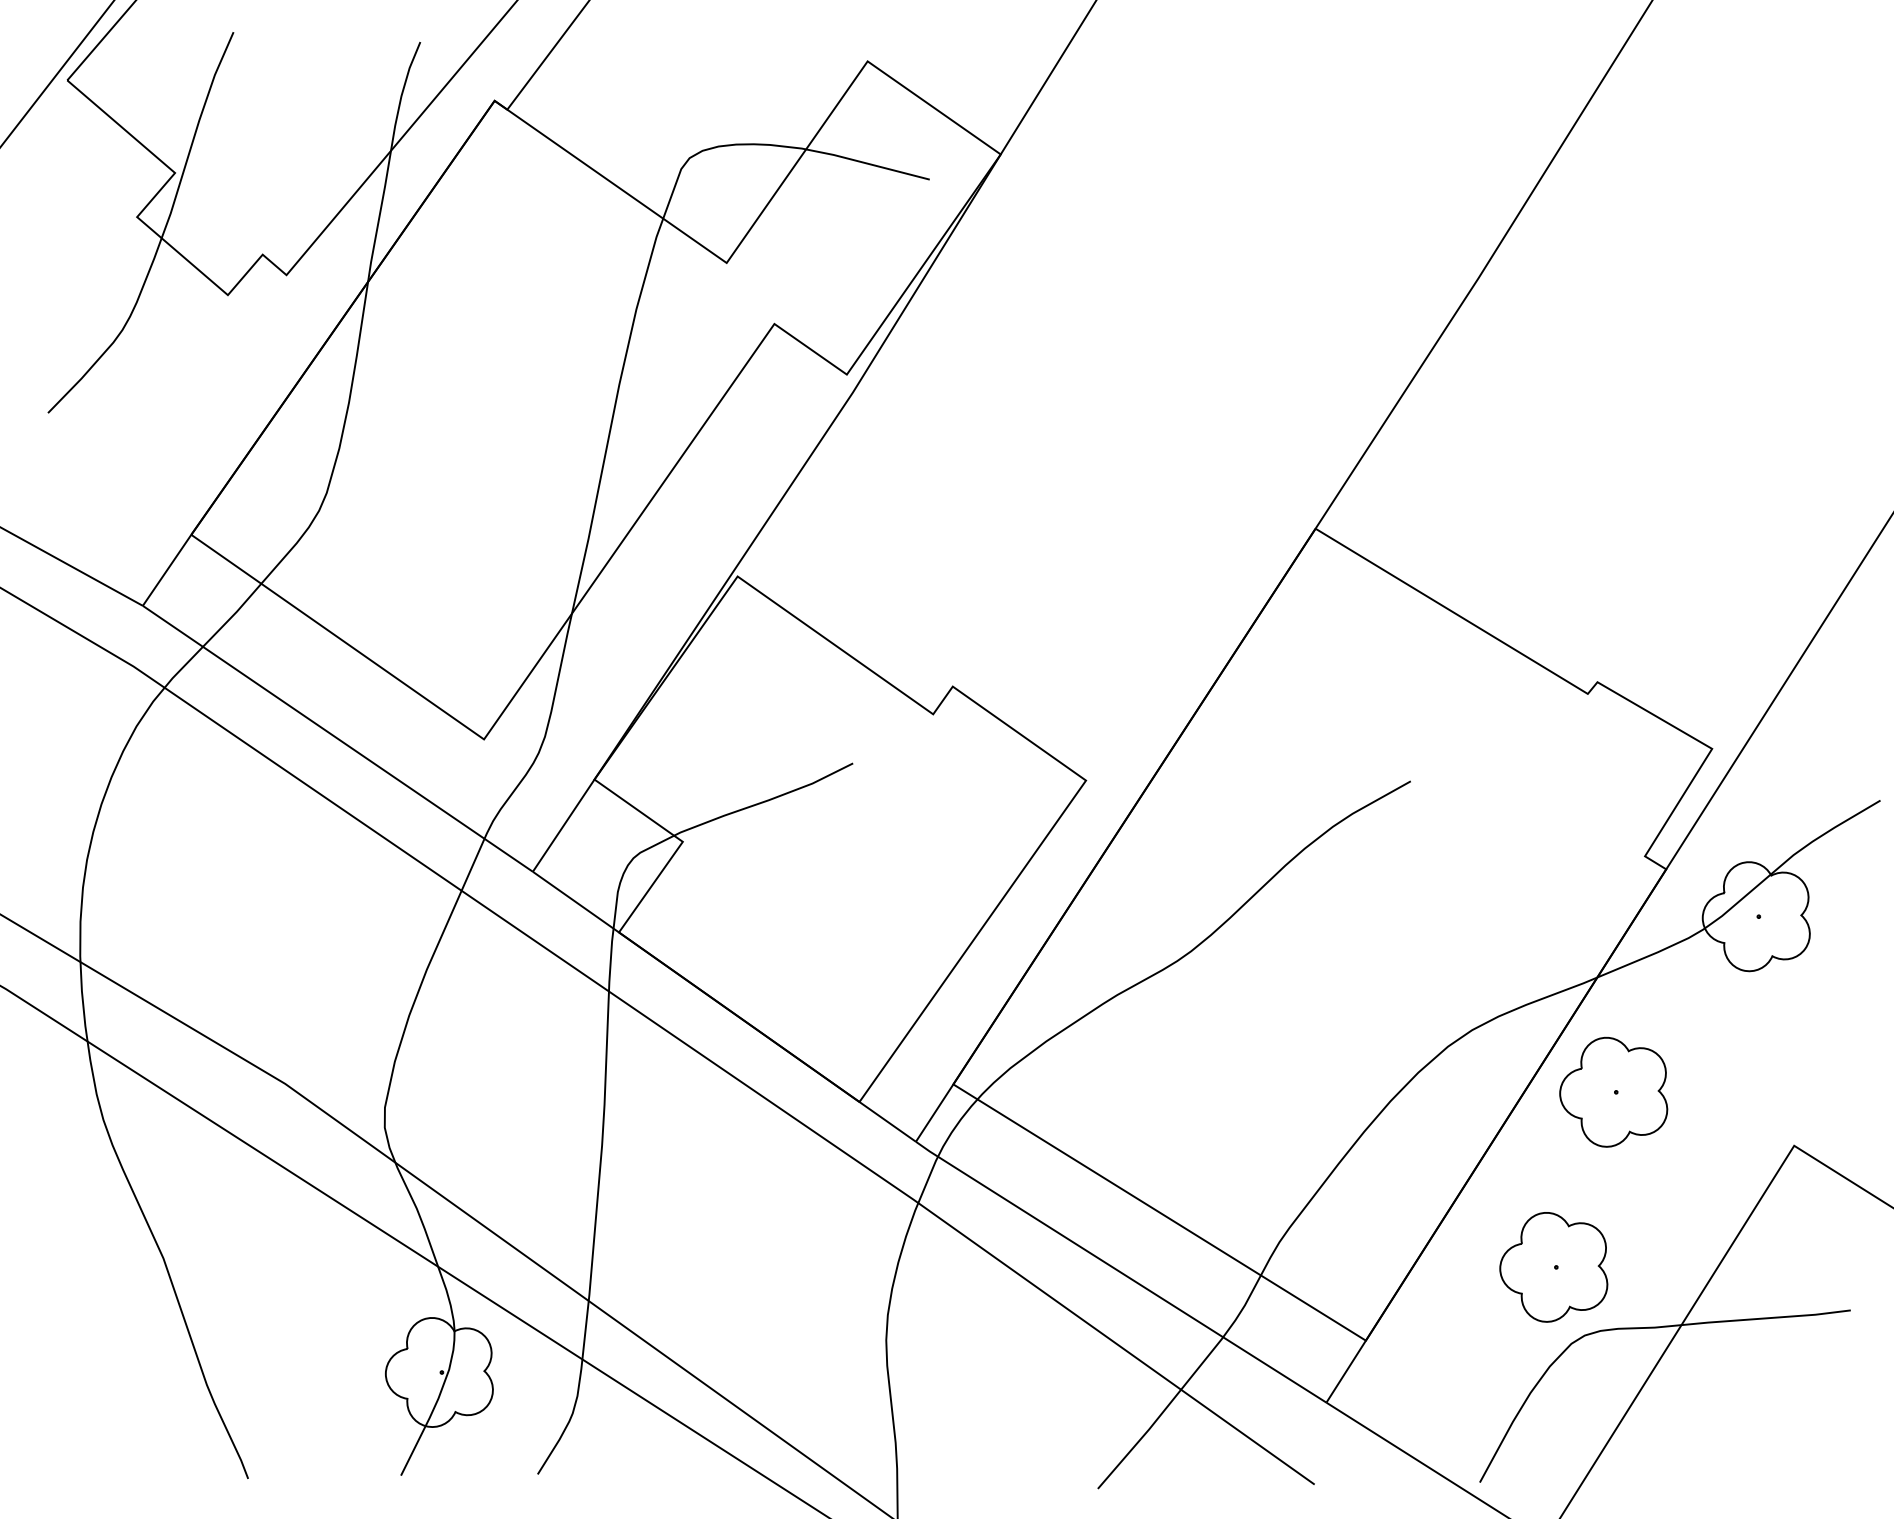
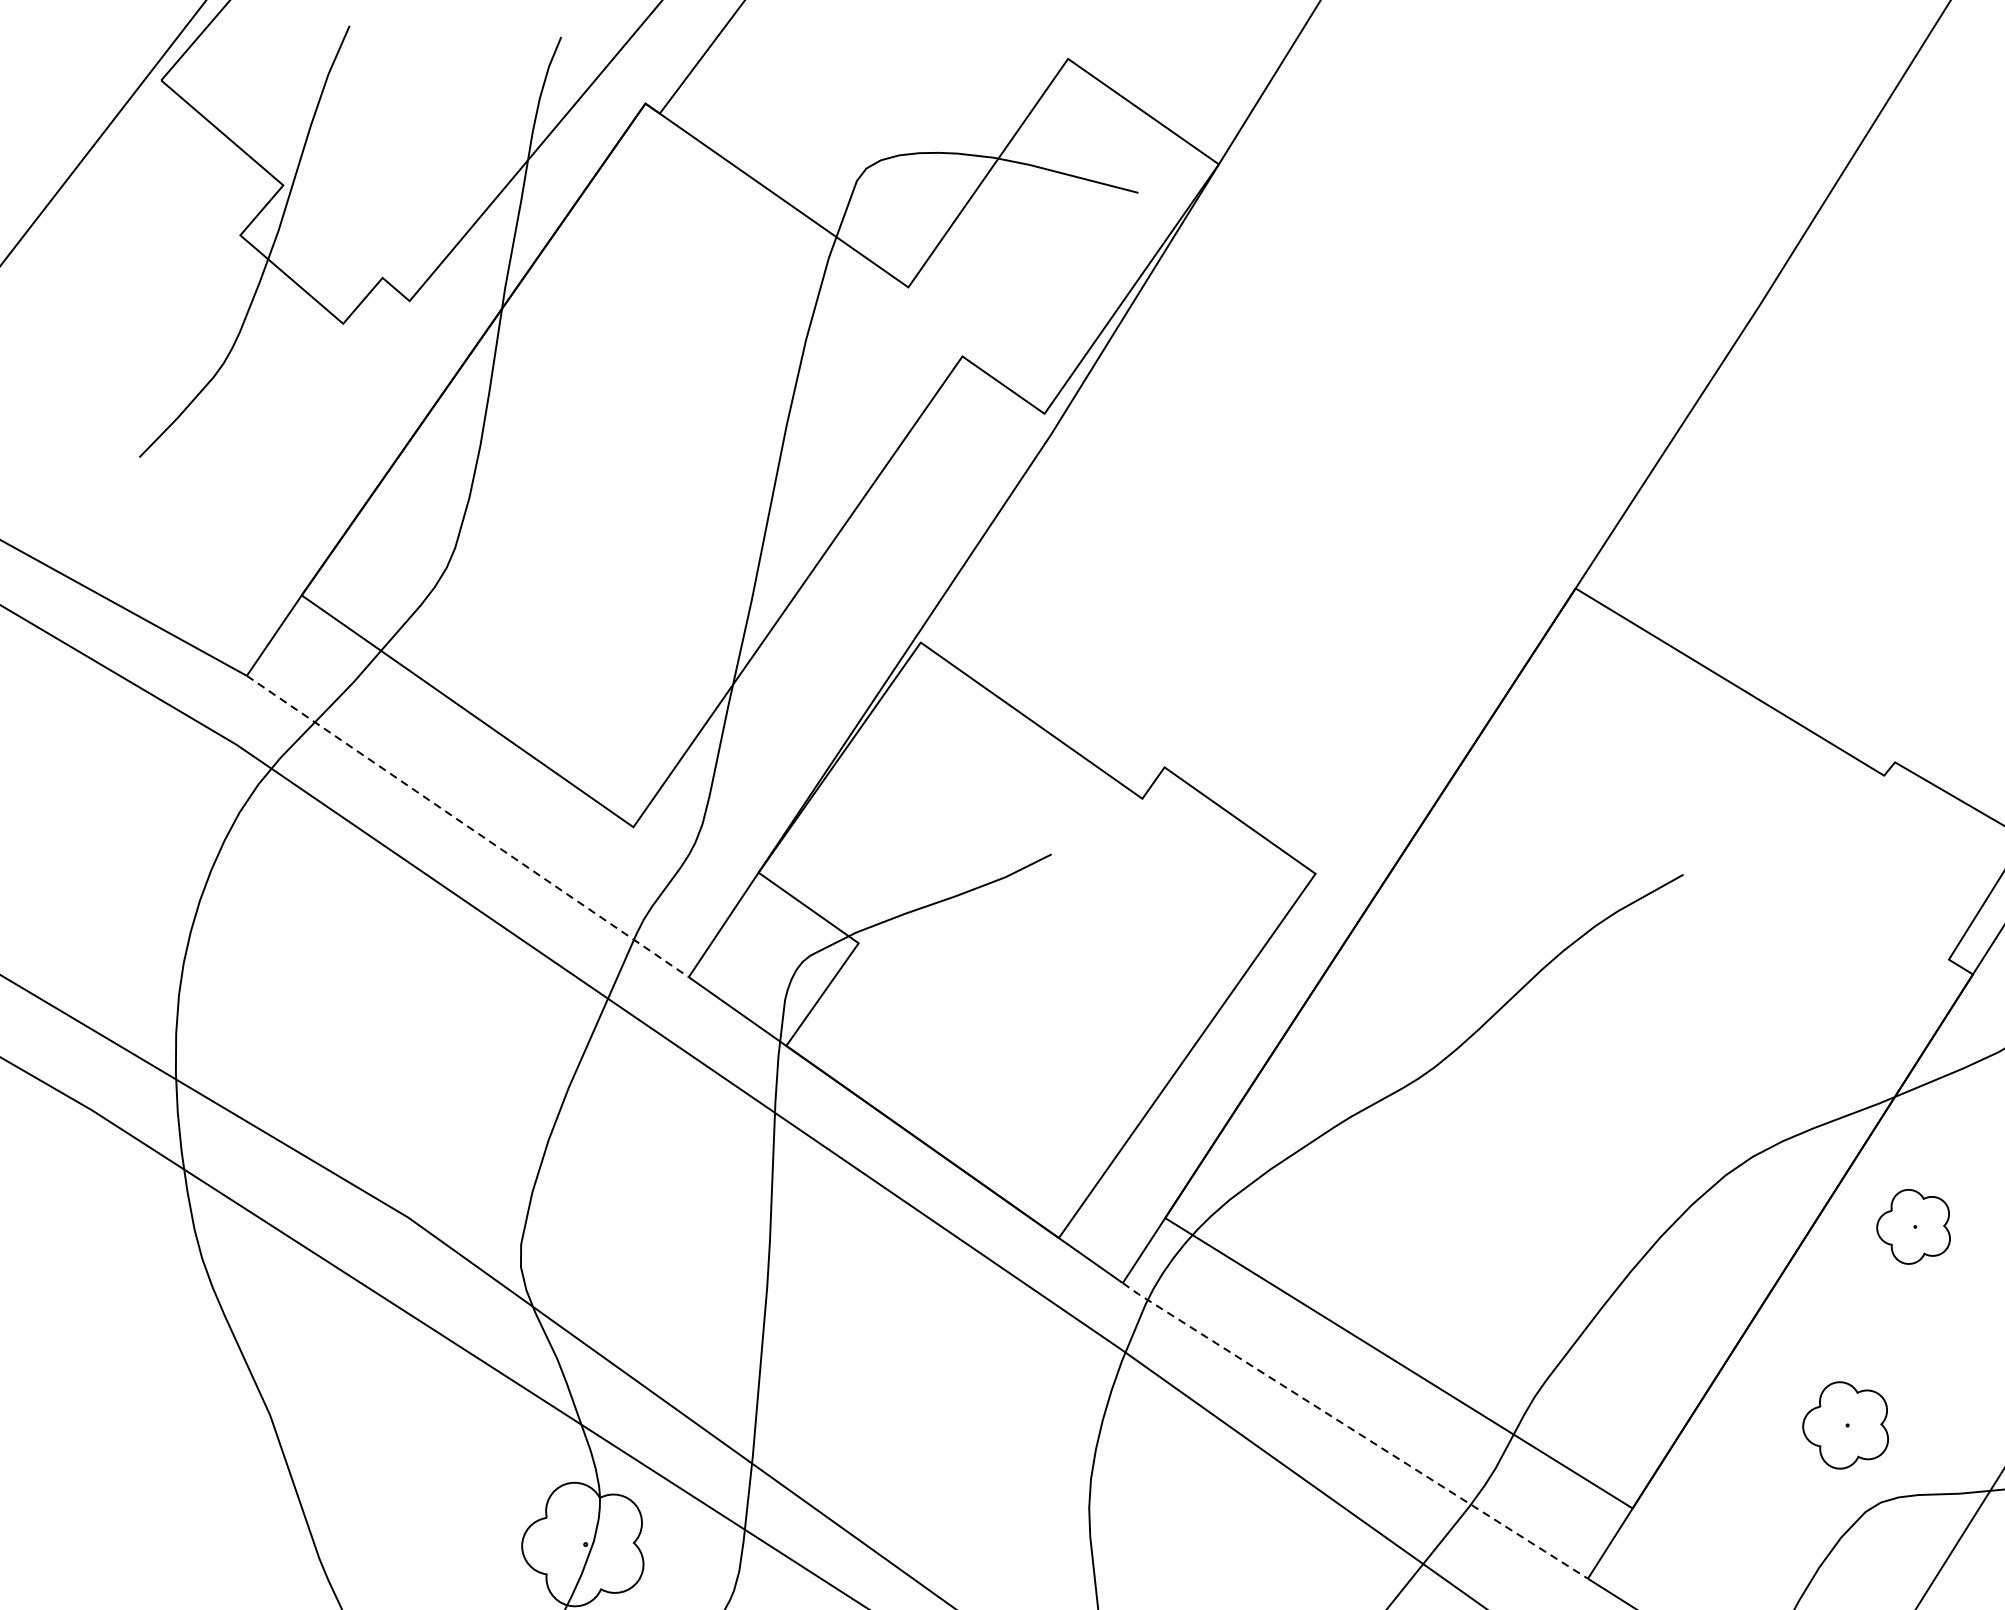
line: (338, 739) -> (468, 827), solid -> dashed
part: (1613, 1091) -> (1913, 1226), size x0.6
part: (1553, 1267) -> (1845, 1425), size x0.7
line: (1120, 1272) -> (1354, 1431), solid -> dashed

